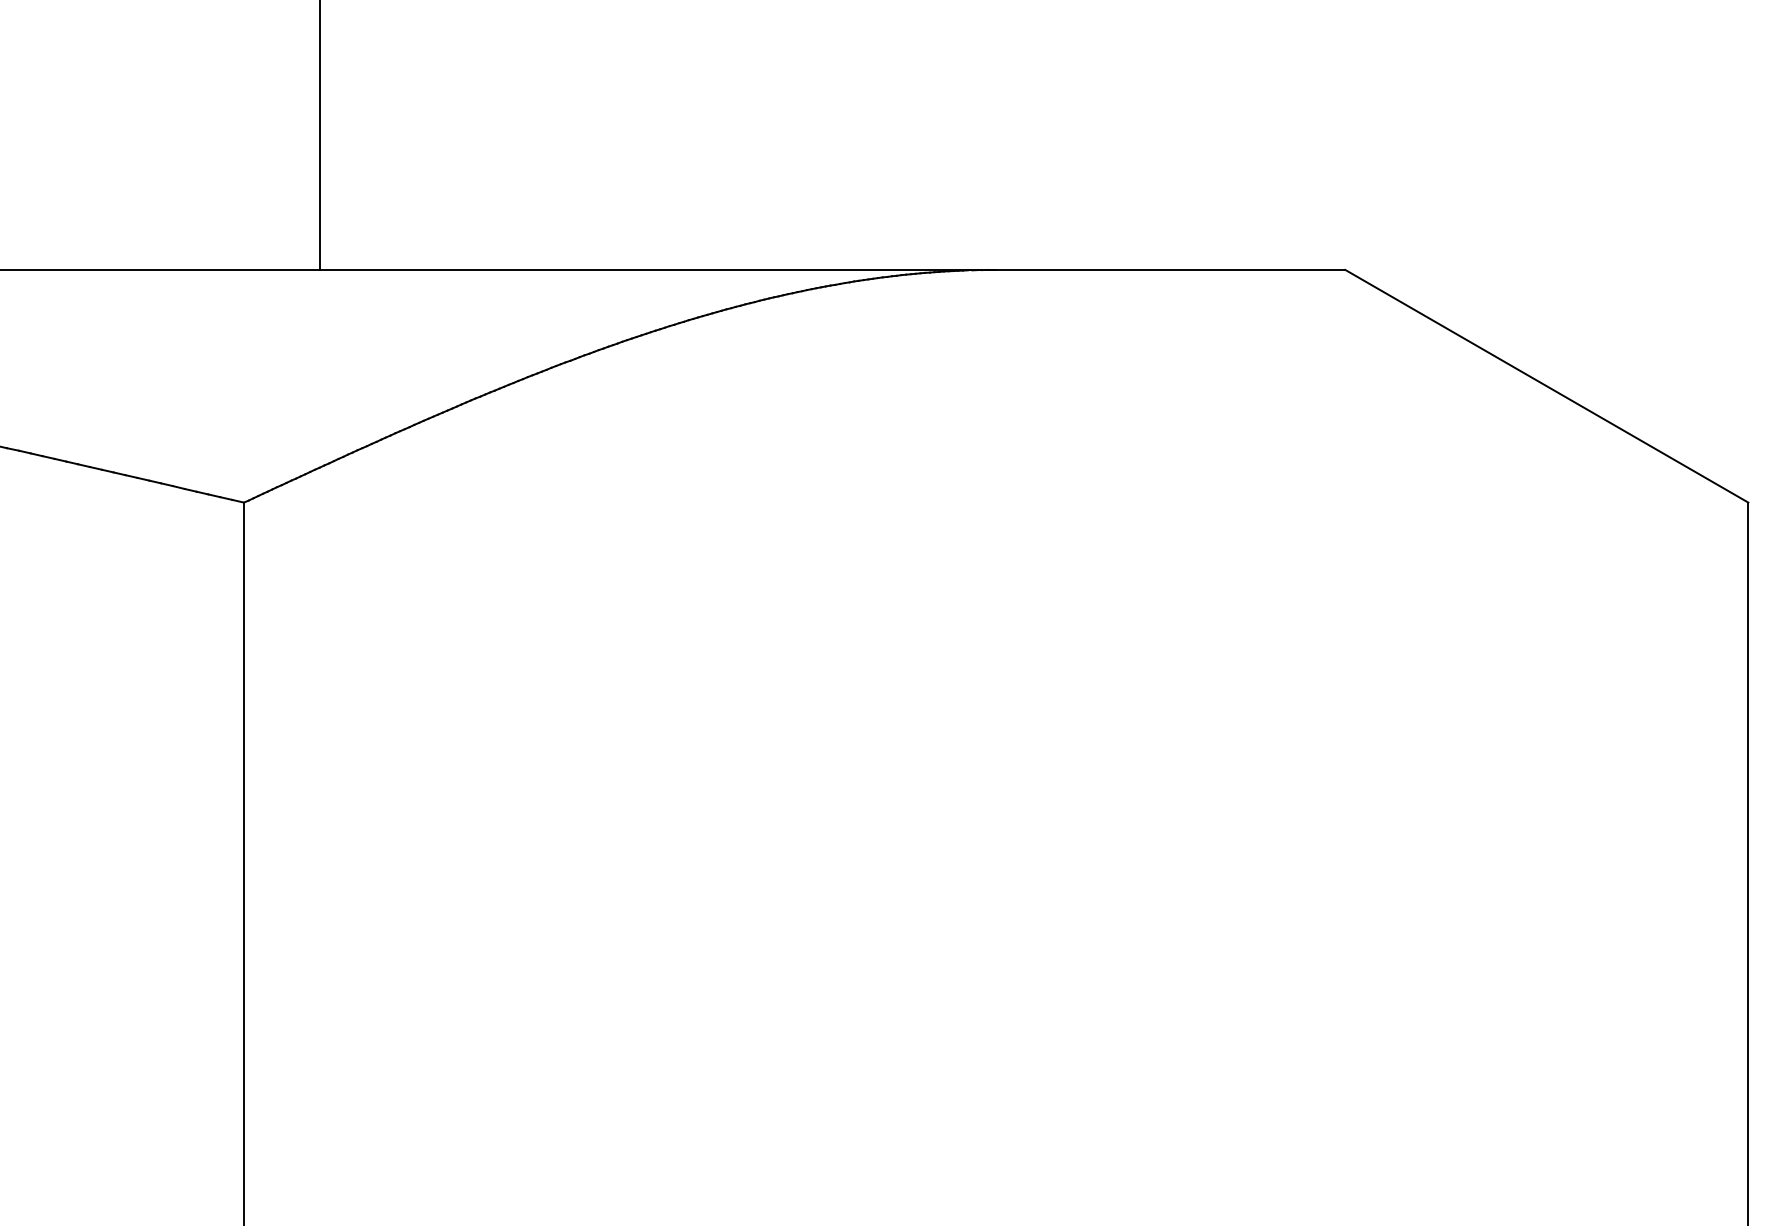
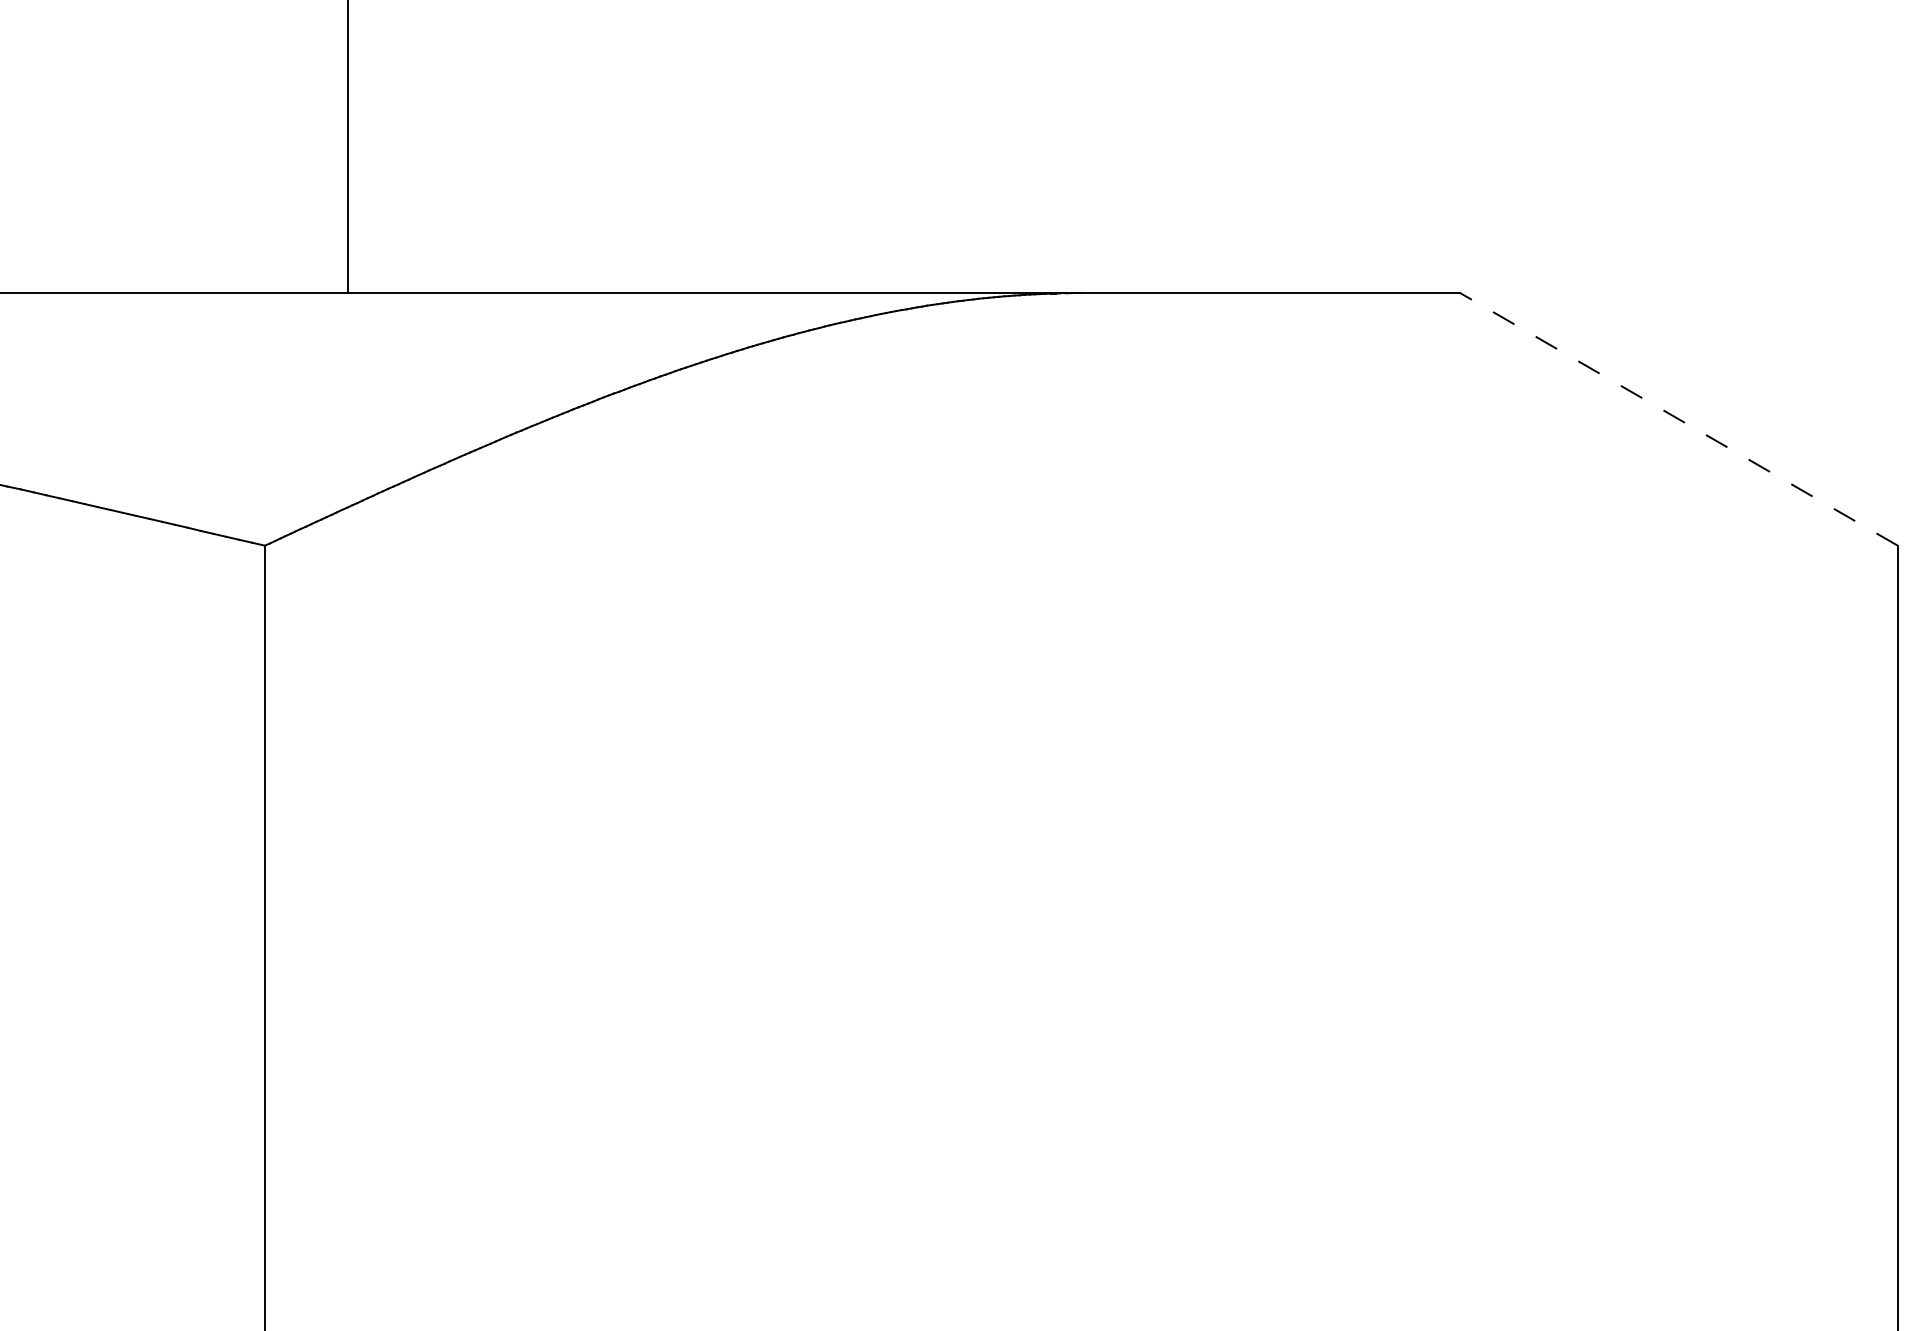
line: (1547, 386) -> (1679, 419), solid -> dashed

